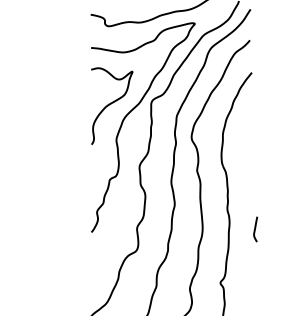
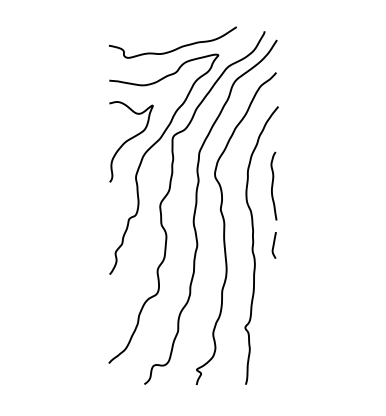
curve: (247, 147) -> (273, 185), added
curve: (254, 229) -> (273, 245), moved

